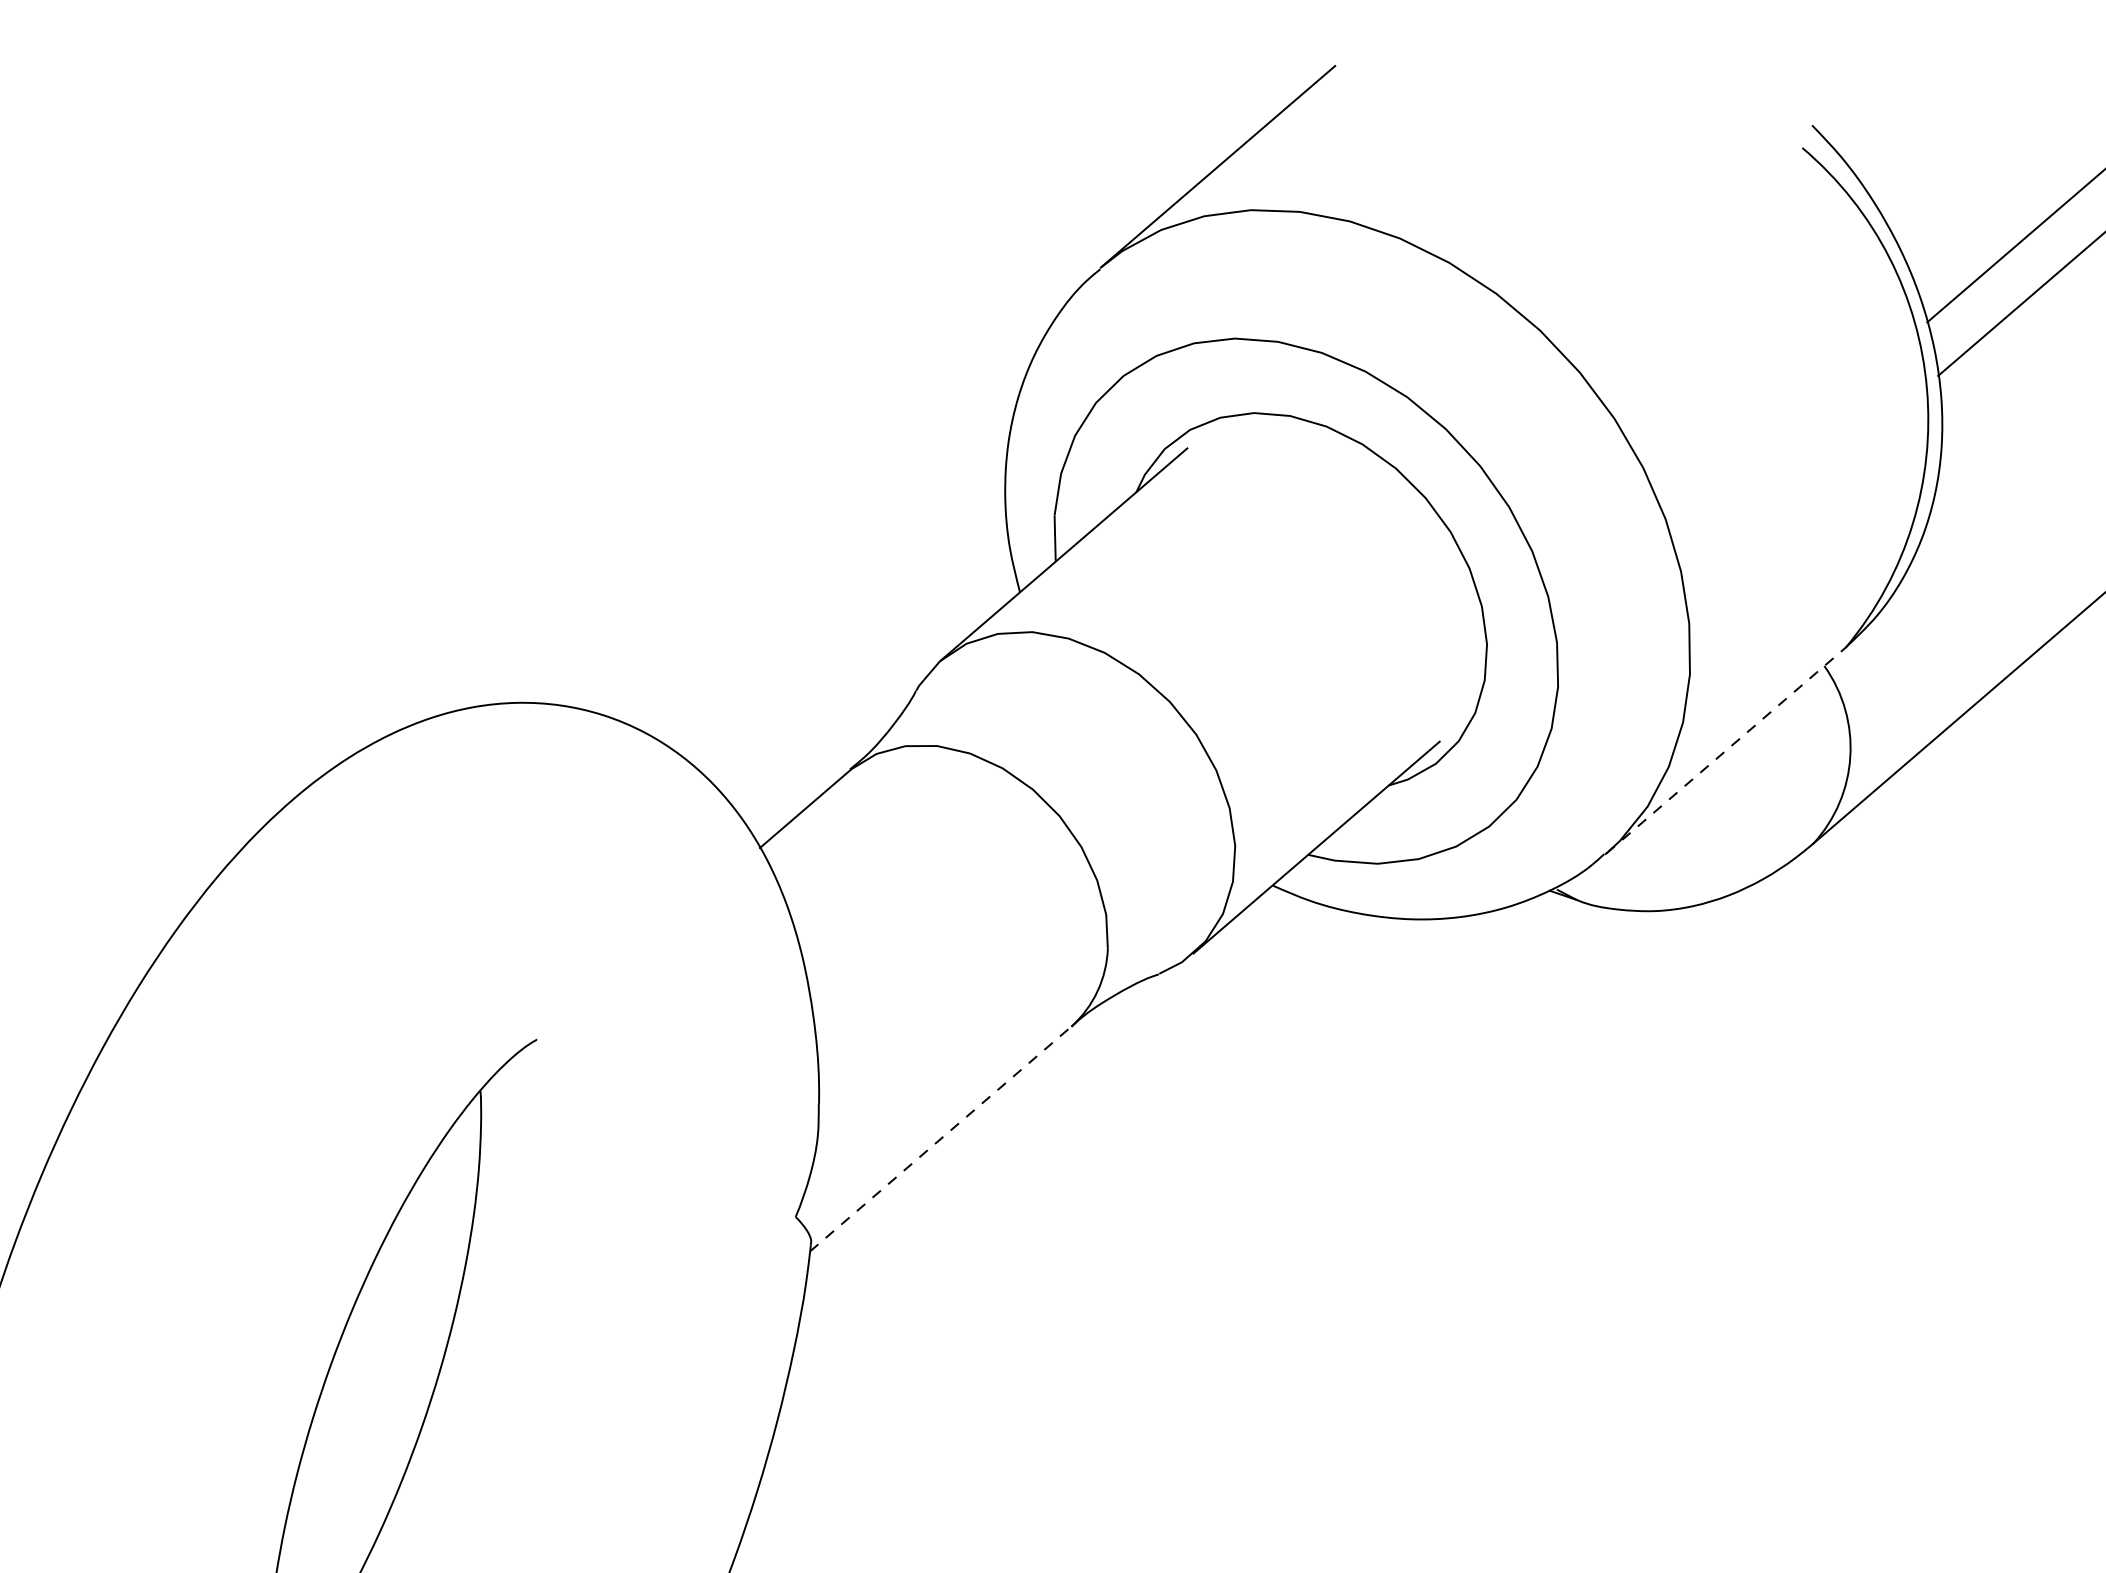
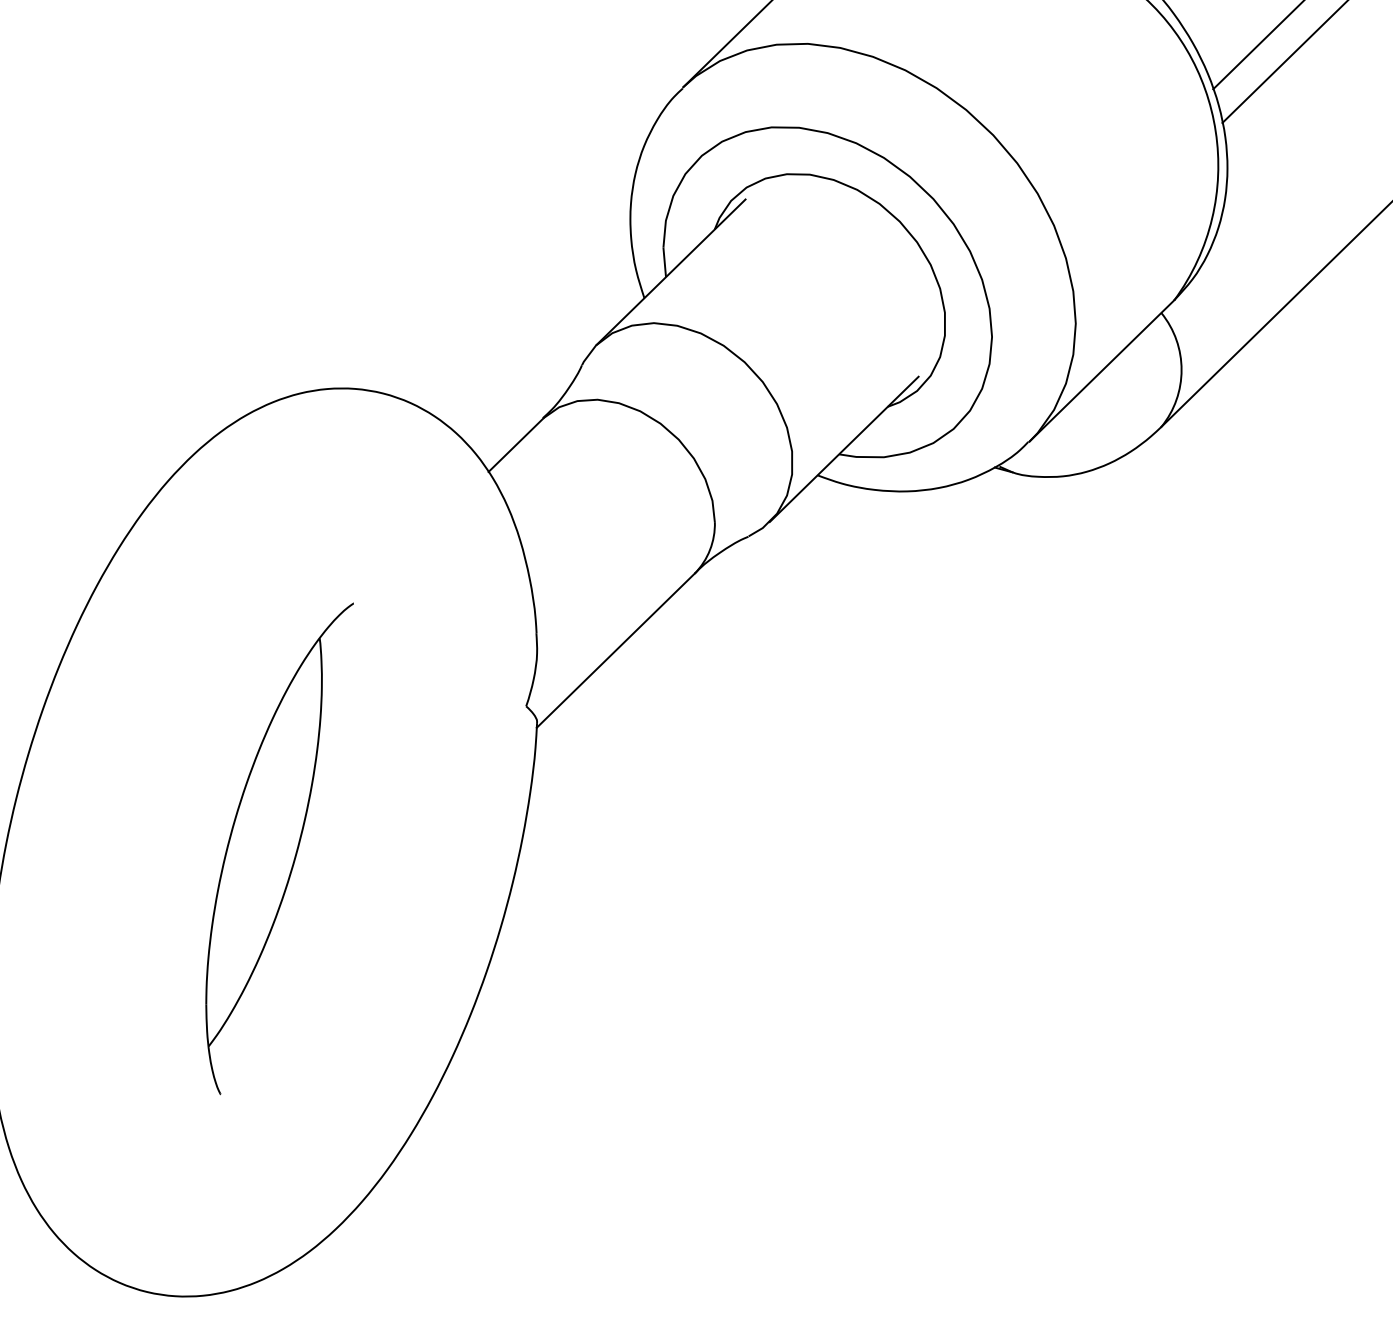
line: (1725, 749) -> (1101, 370), dashed -> solid
line: (941, 1138) -> (616, 650), dashed -> solid

